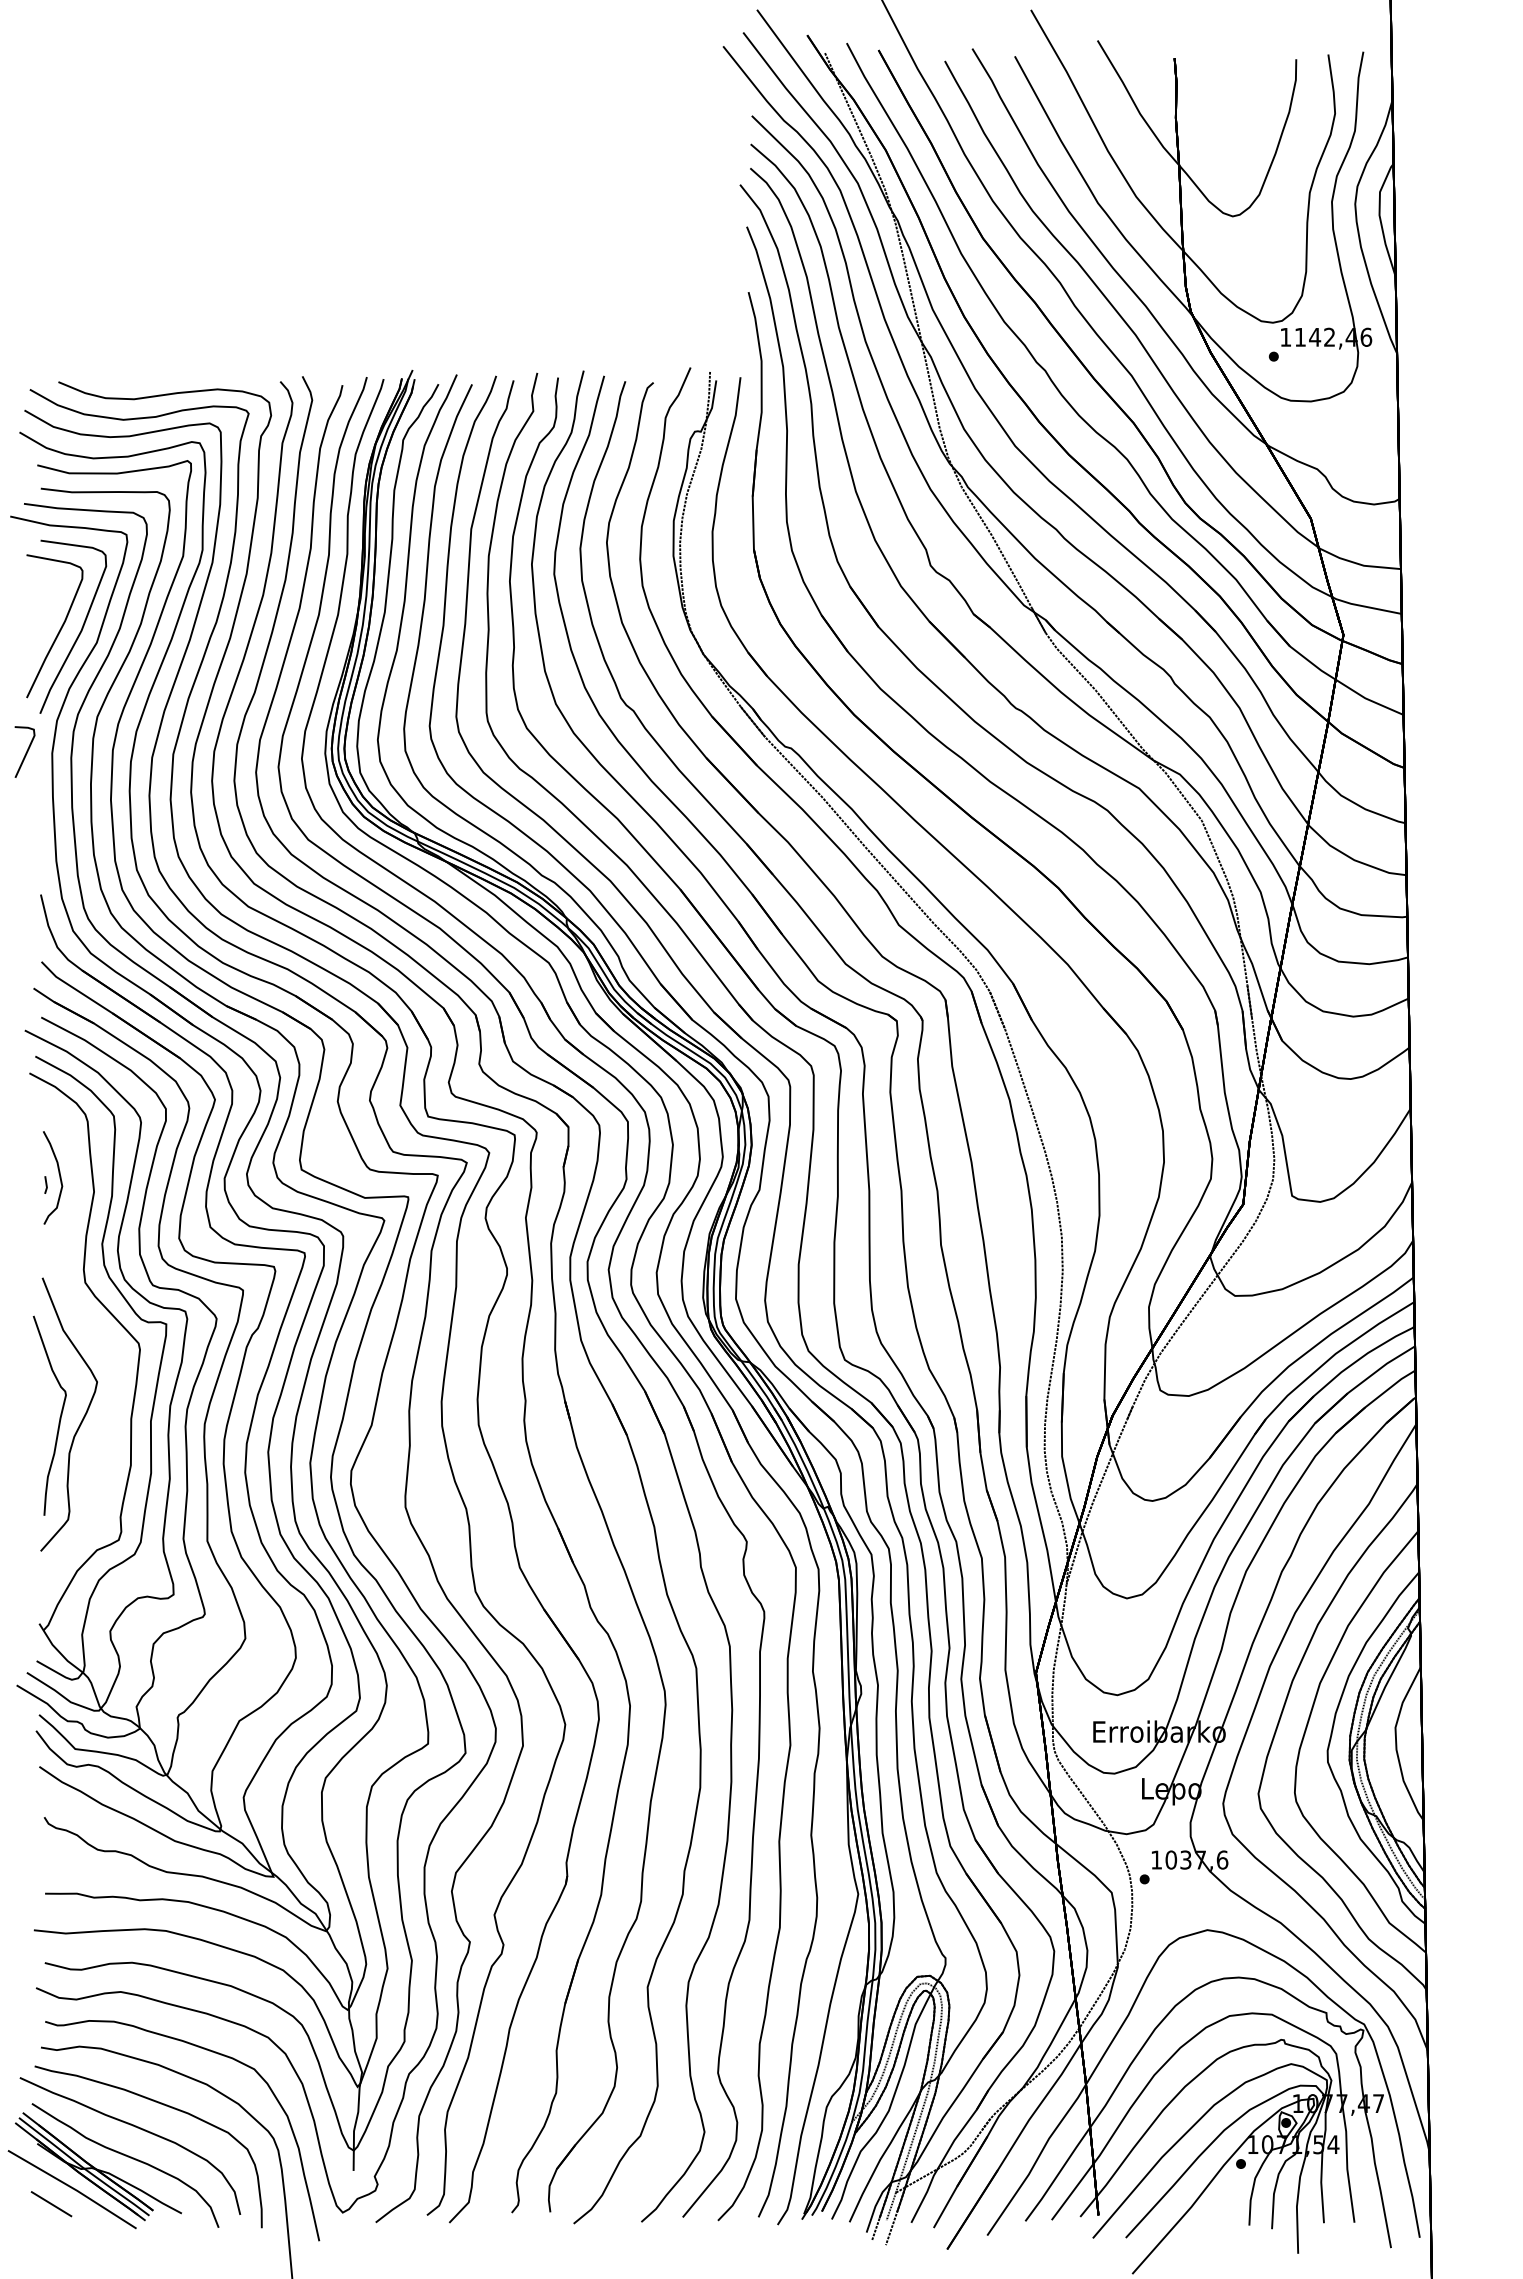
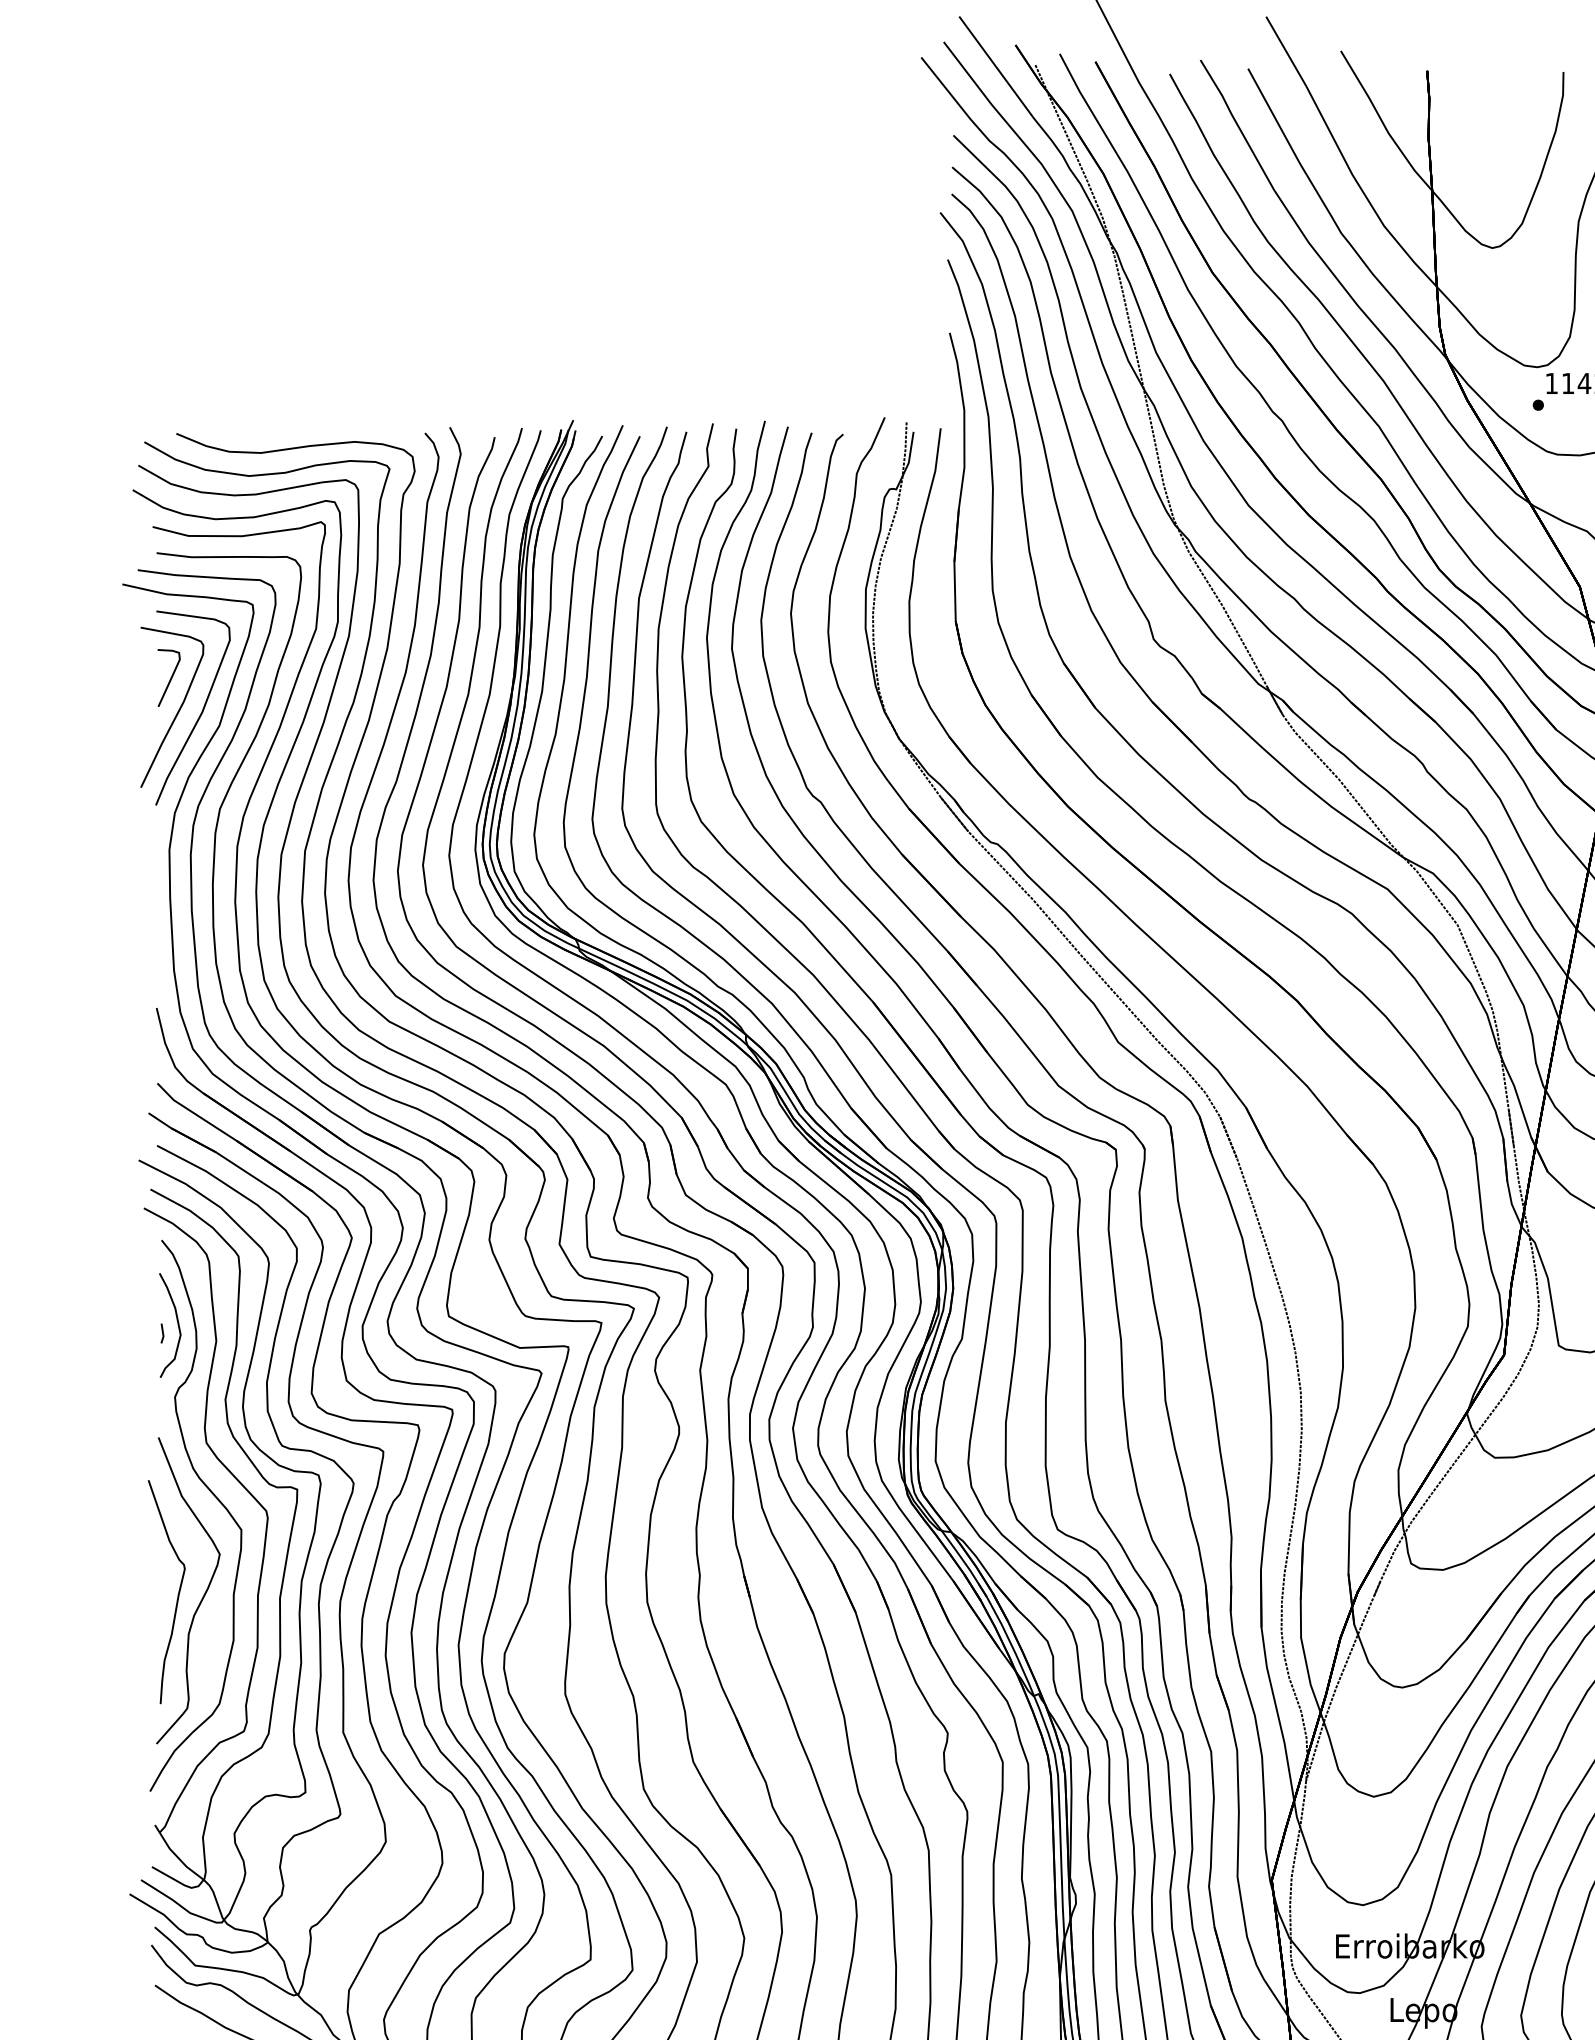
curve: (25, 752) -> (169, 678), moved
curve: (93, 1332) -> (215, 1498), added

